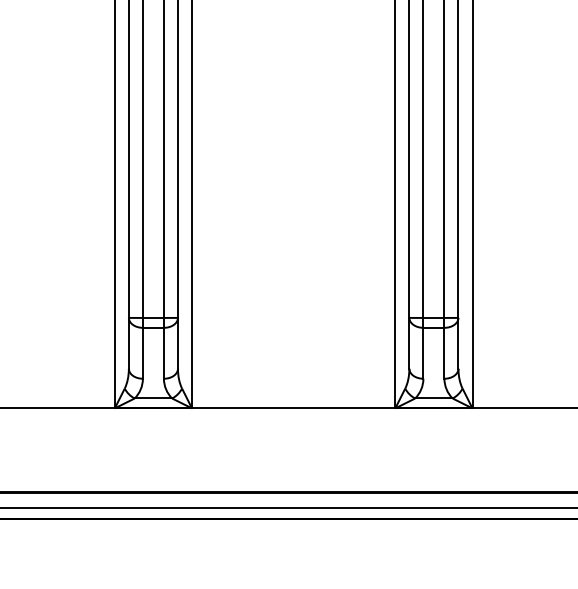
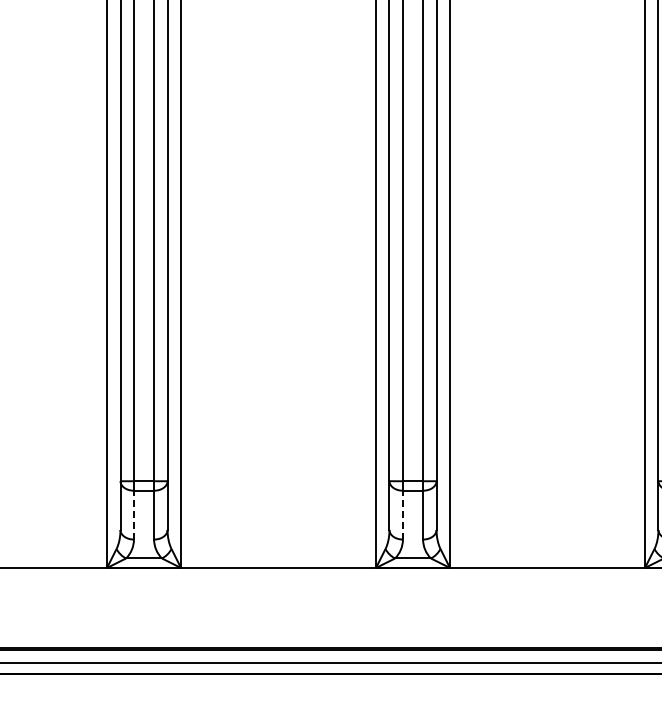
line: (142, 352) -> (133, 514), solid -> dashed
line: (422, 352) -> (402, 514), solid -> dashed

